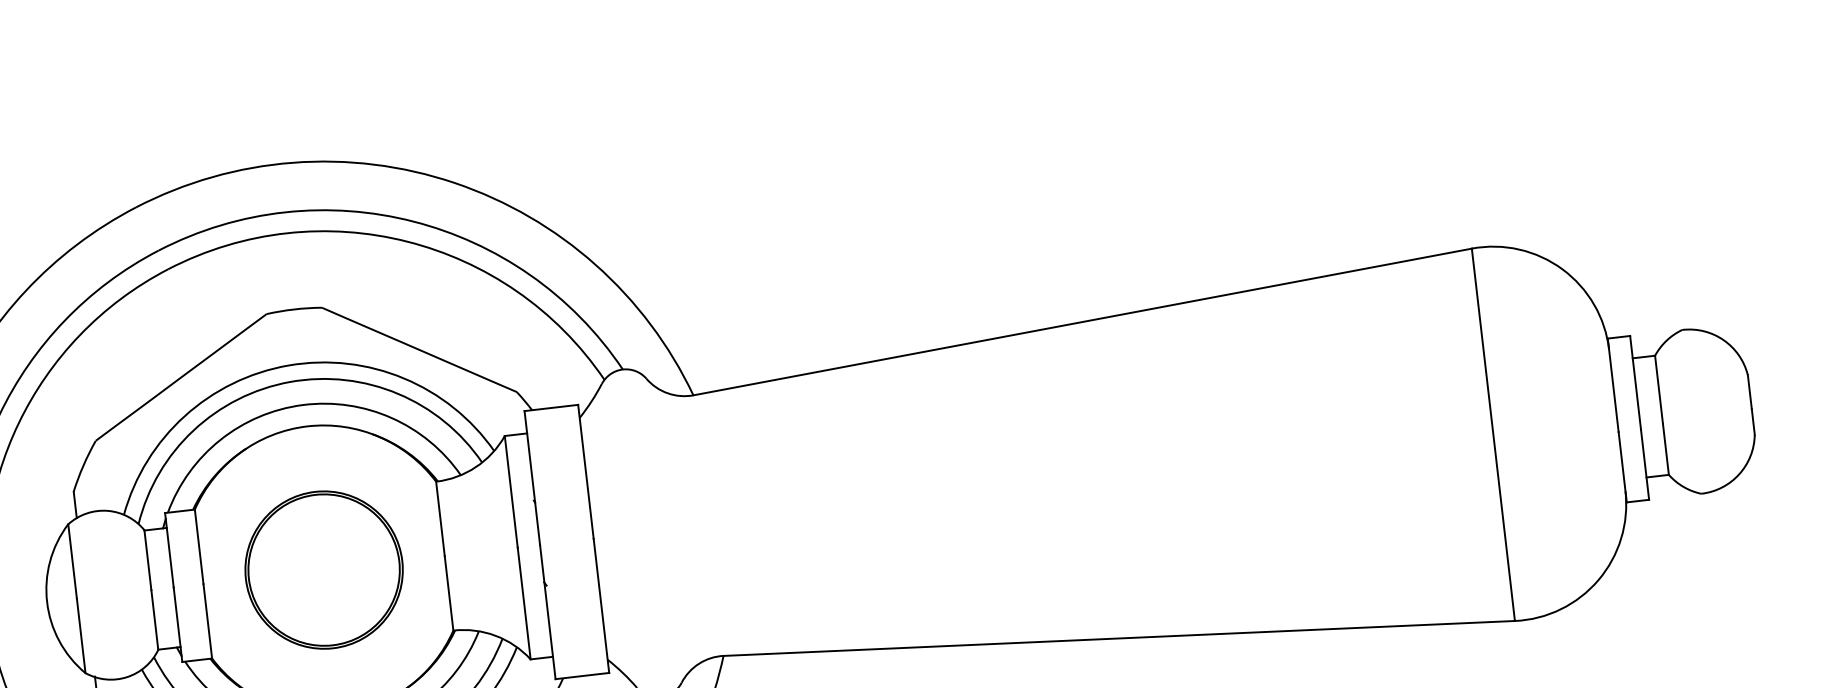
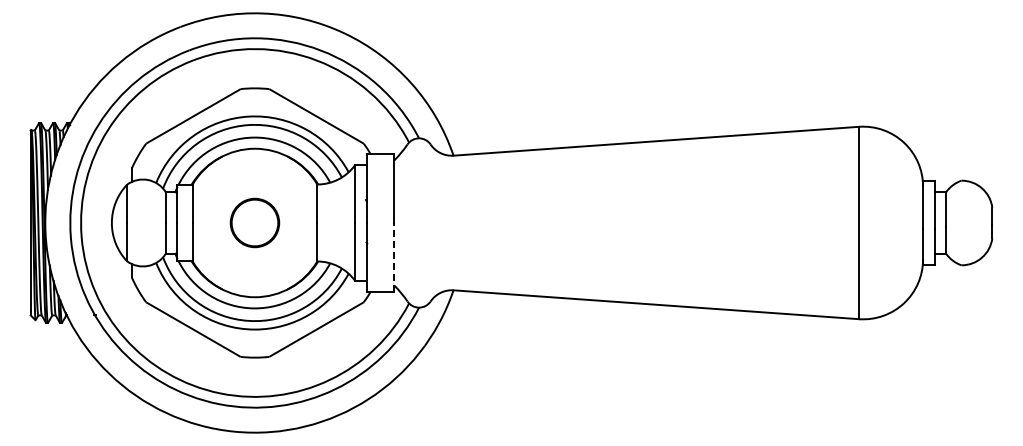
part: (323, 569) -> (254, 222), size x0.6
line: (601, 605) -> (394, 257), solid -> dashed

